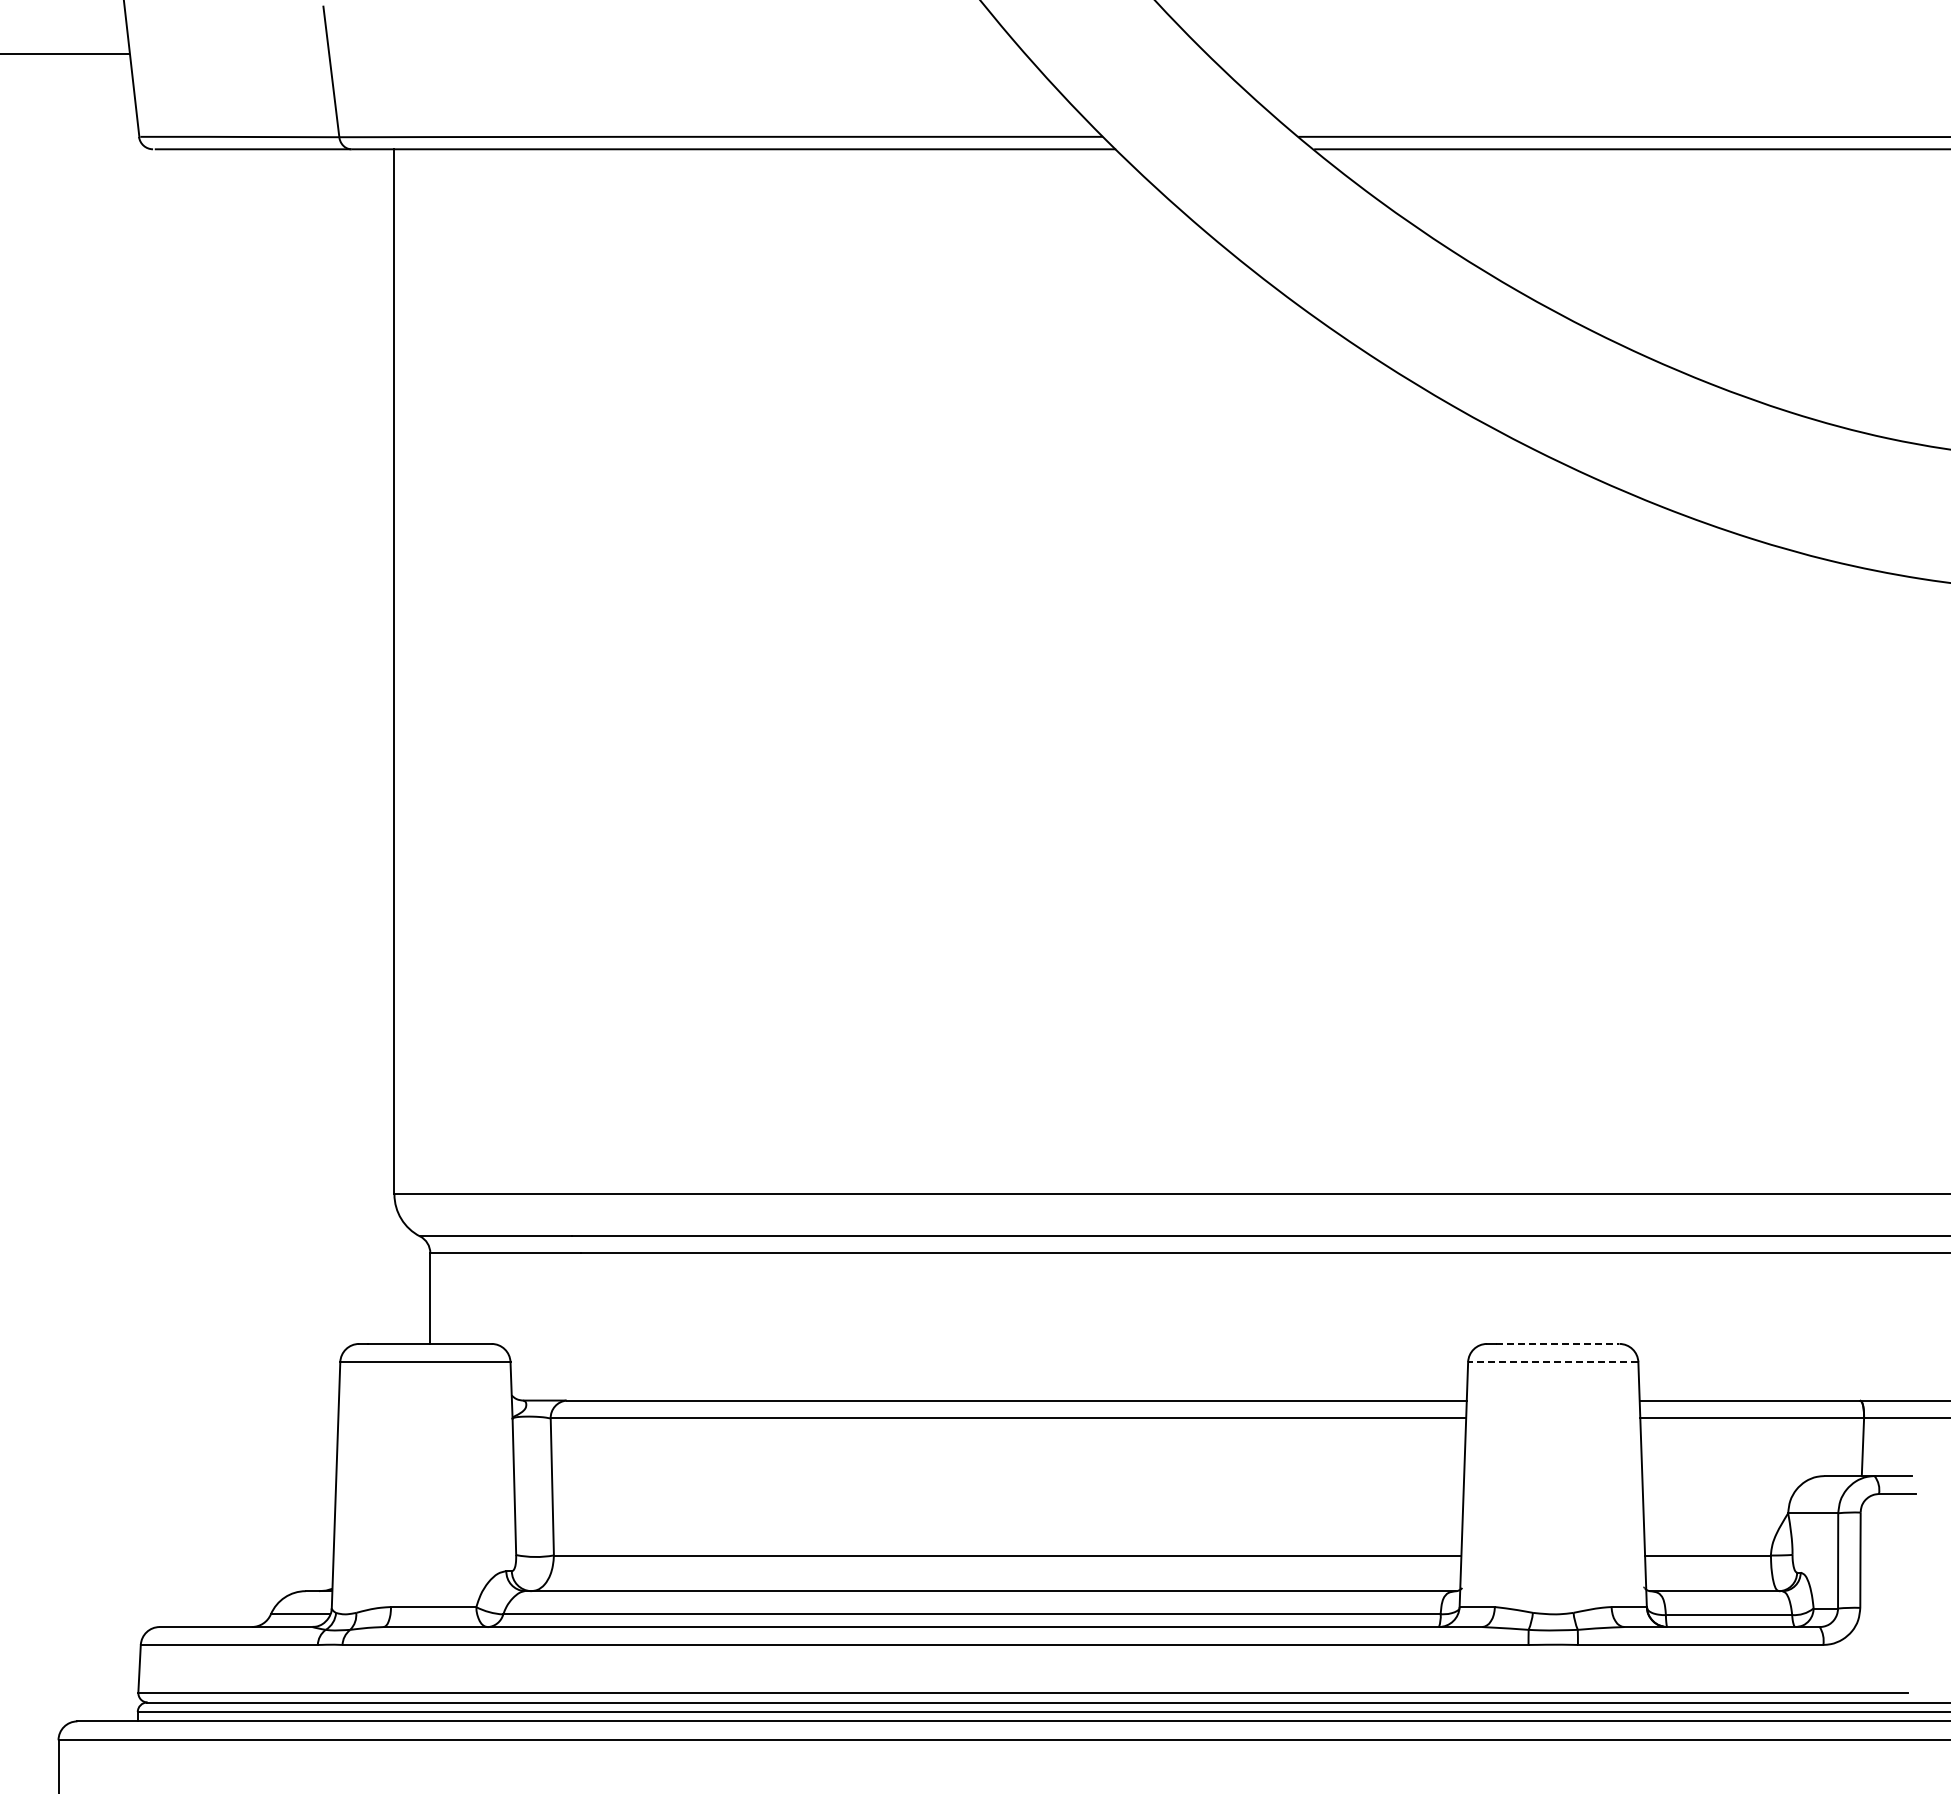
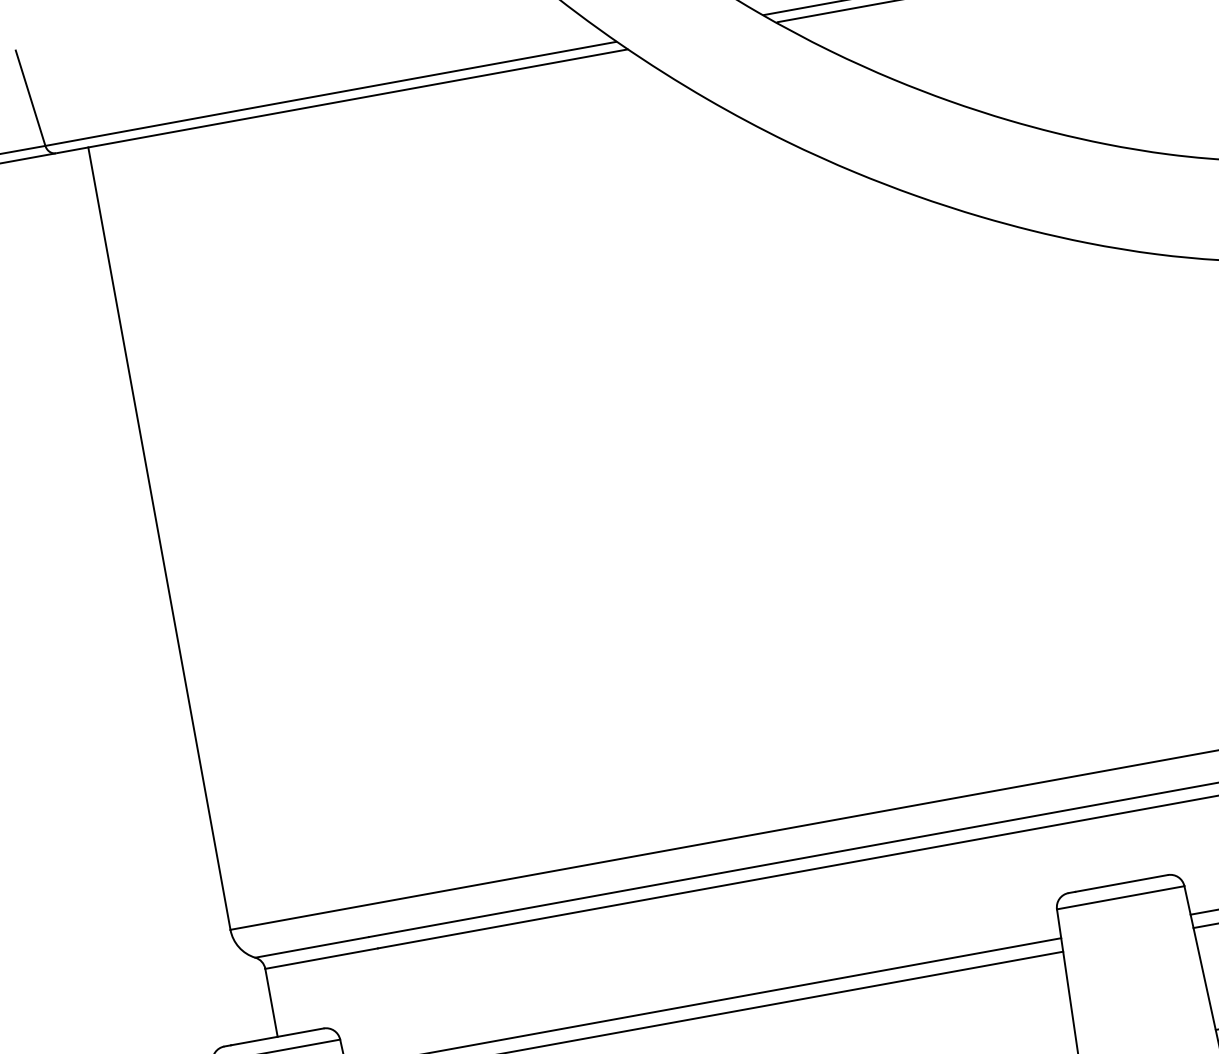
line: (1557, 1343) -> (1121, 883), dashed -> solid
line: (1552, 1362) -> (1120, 898), dashed -> solid

